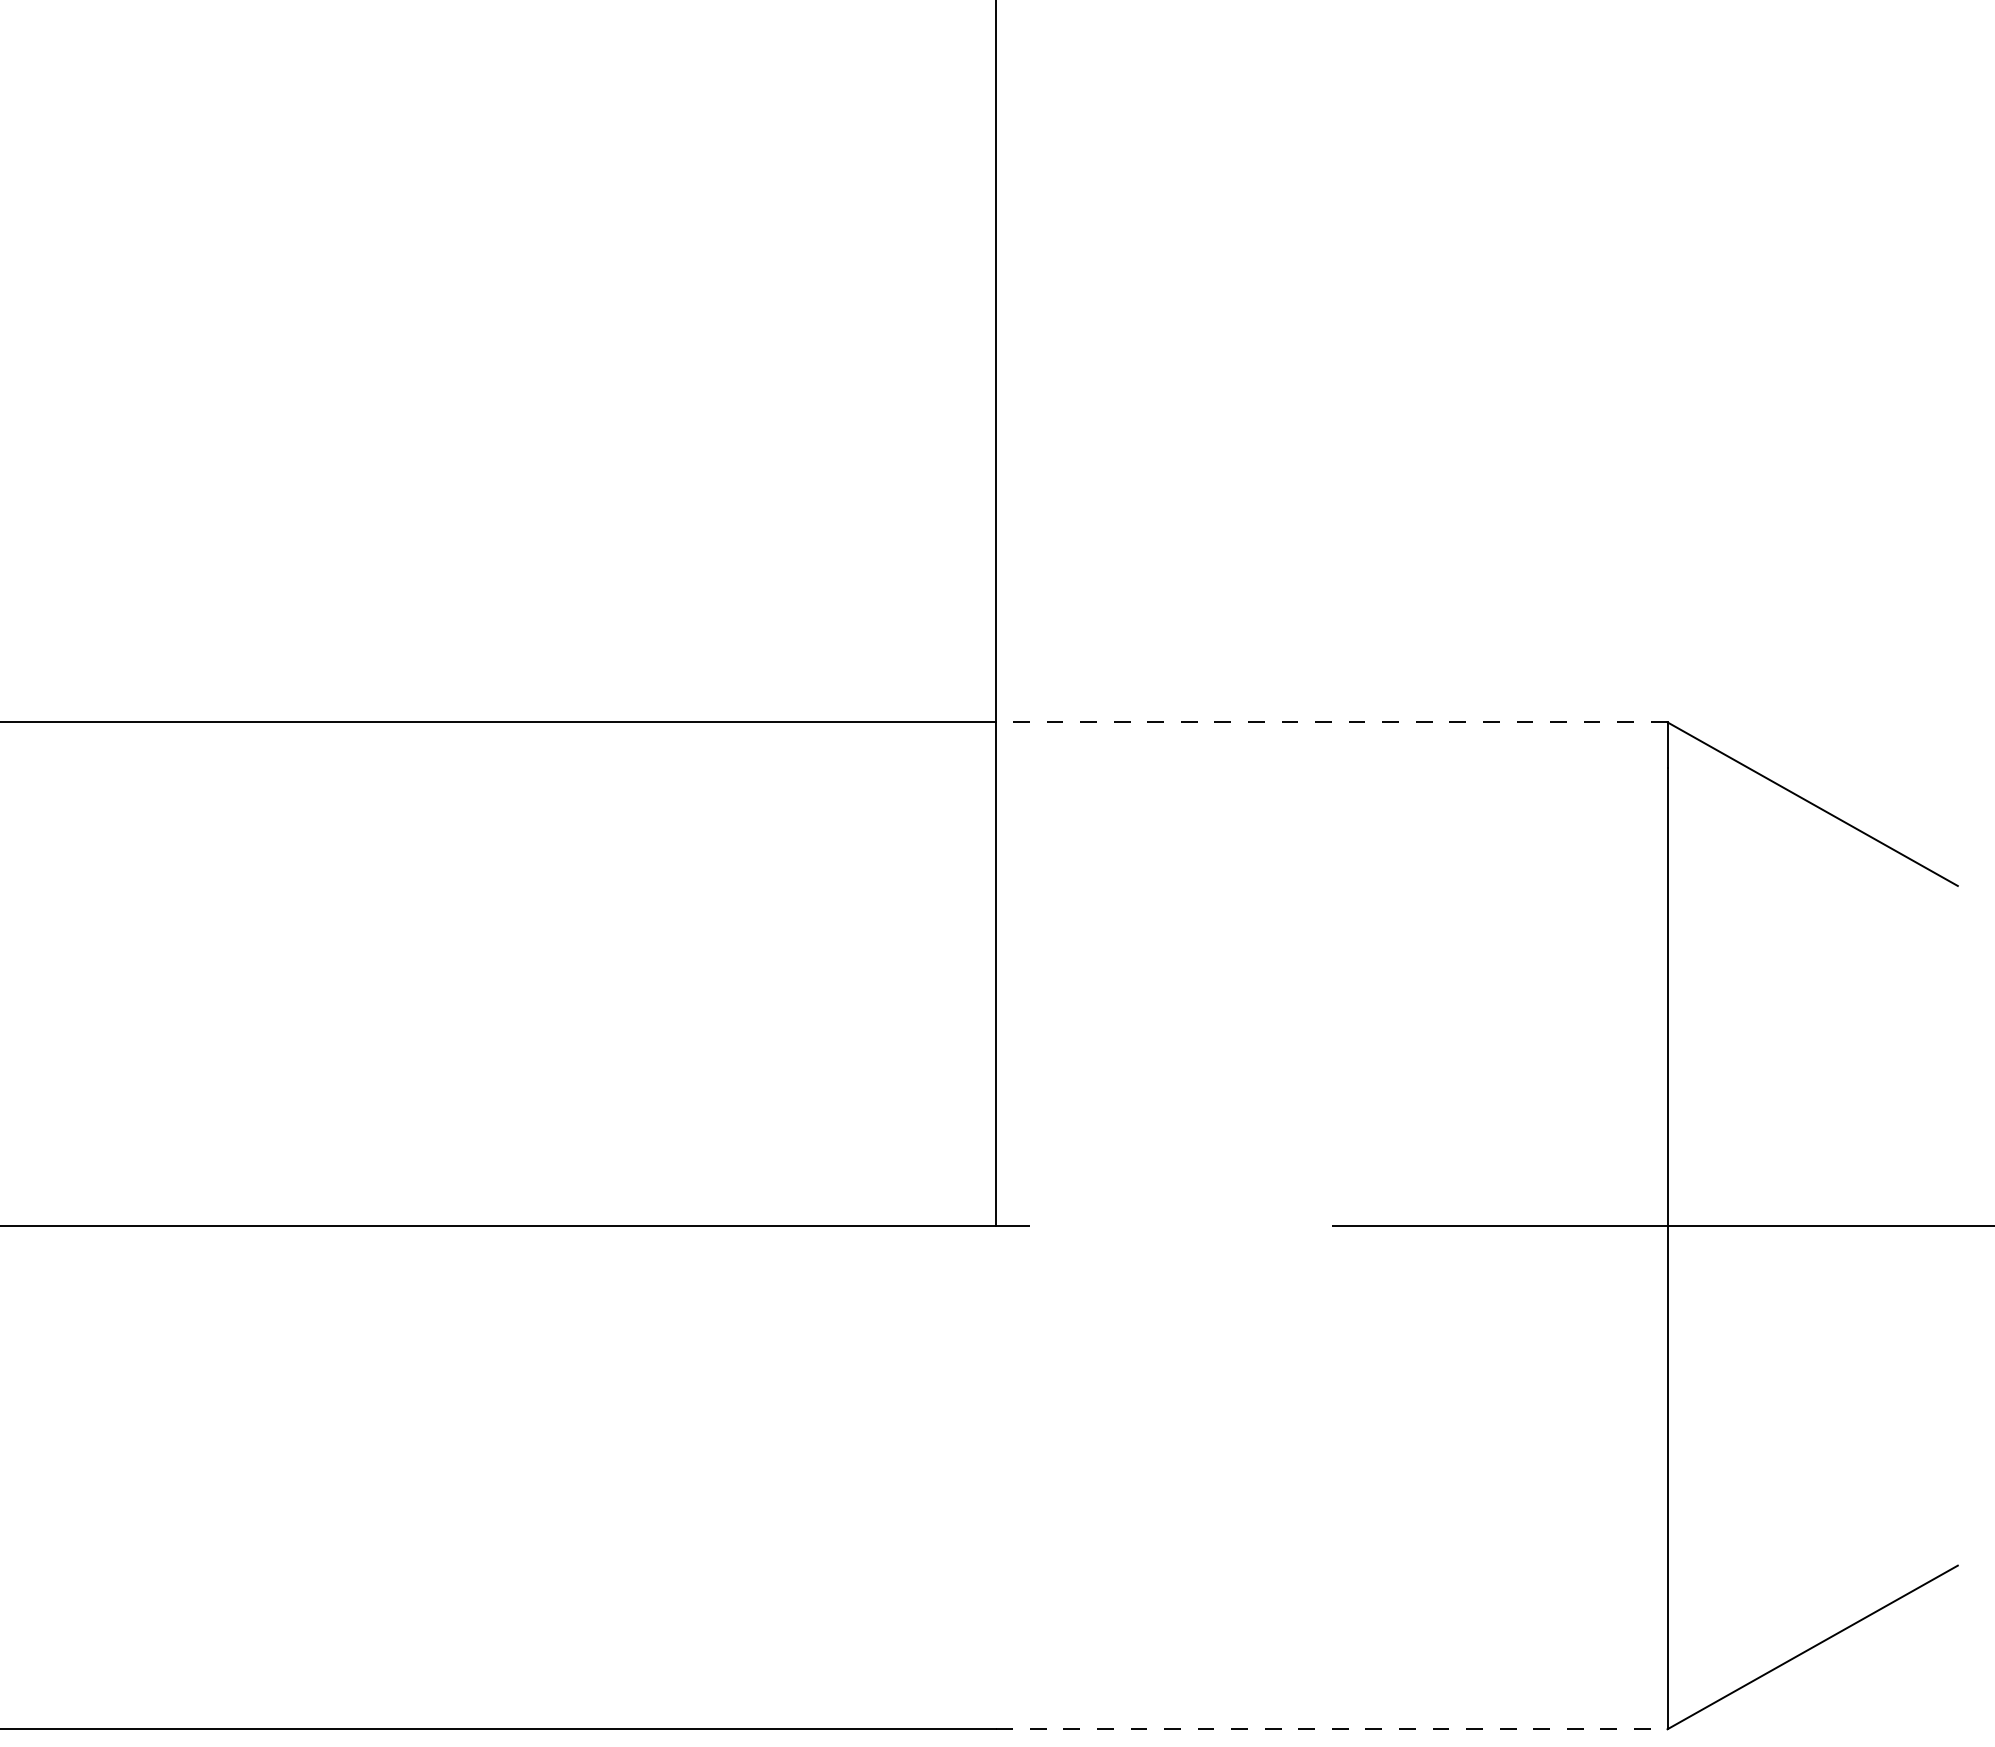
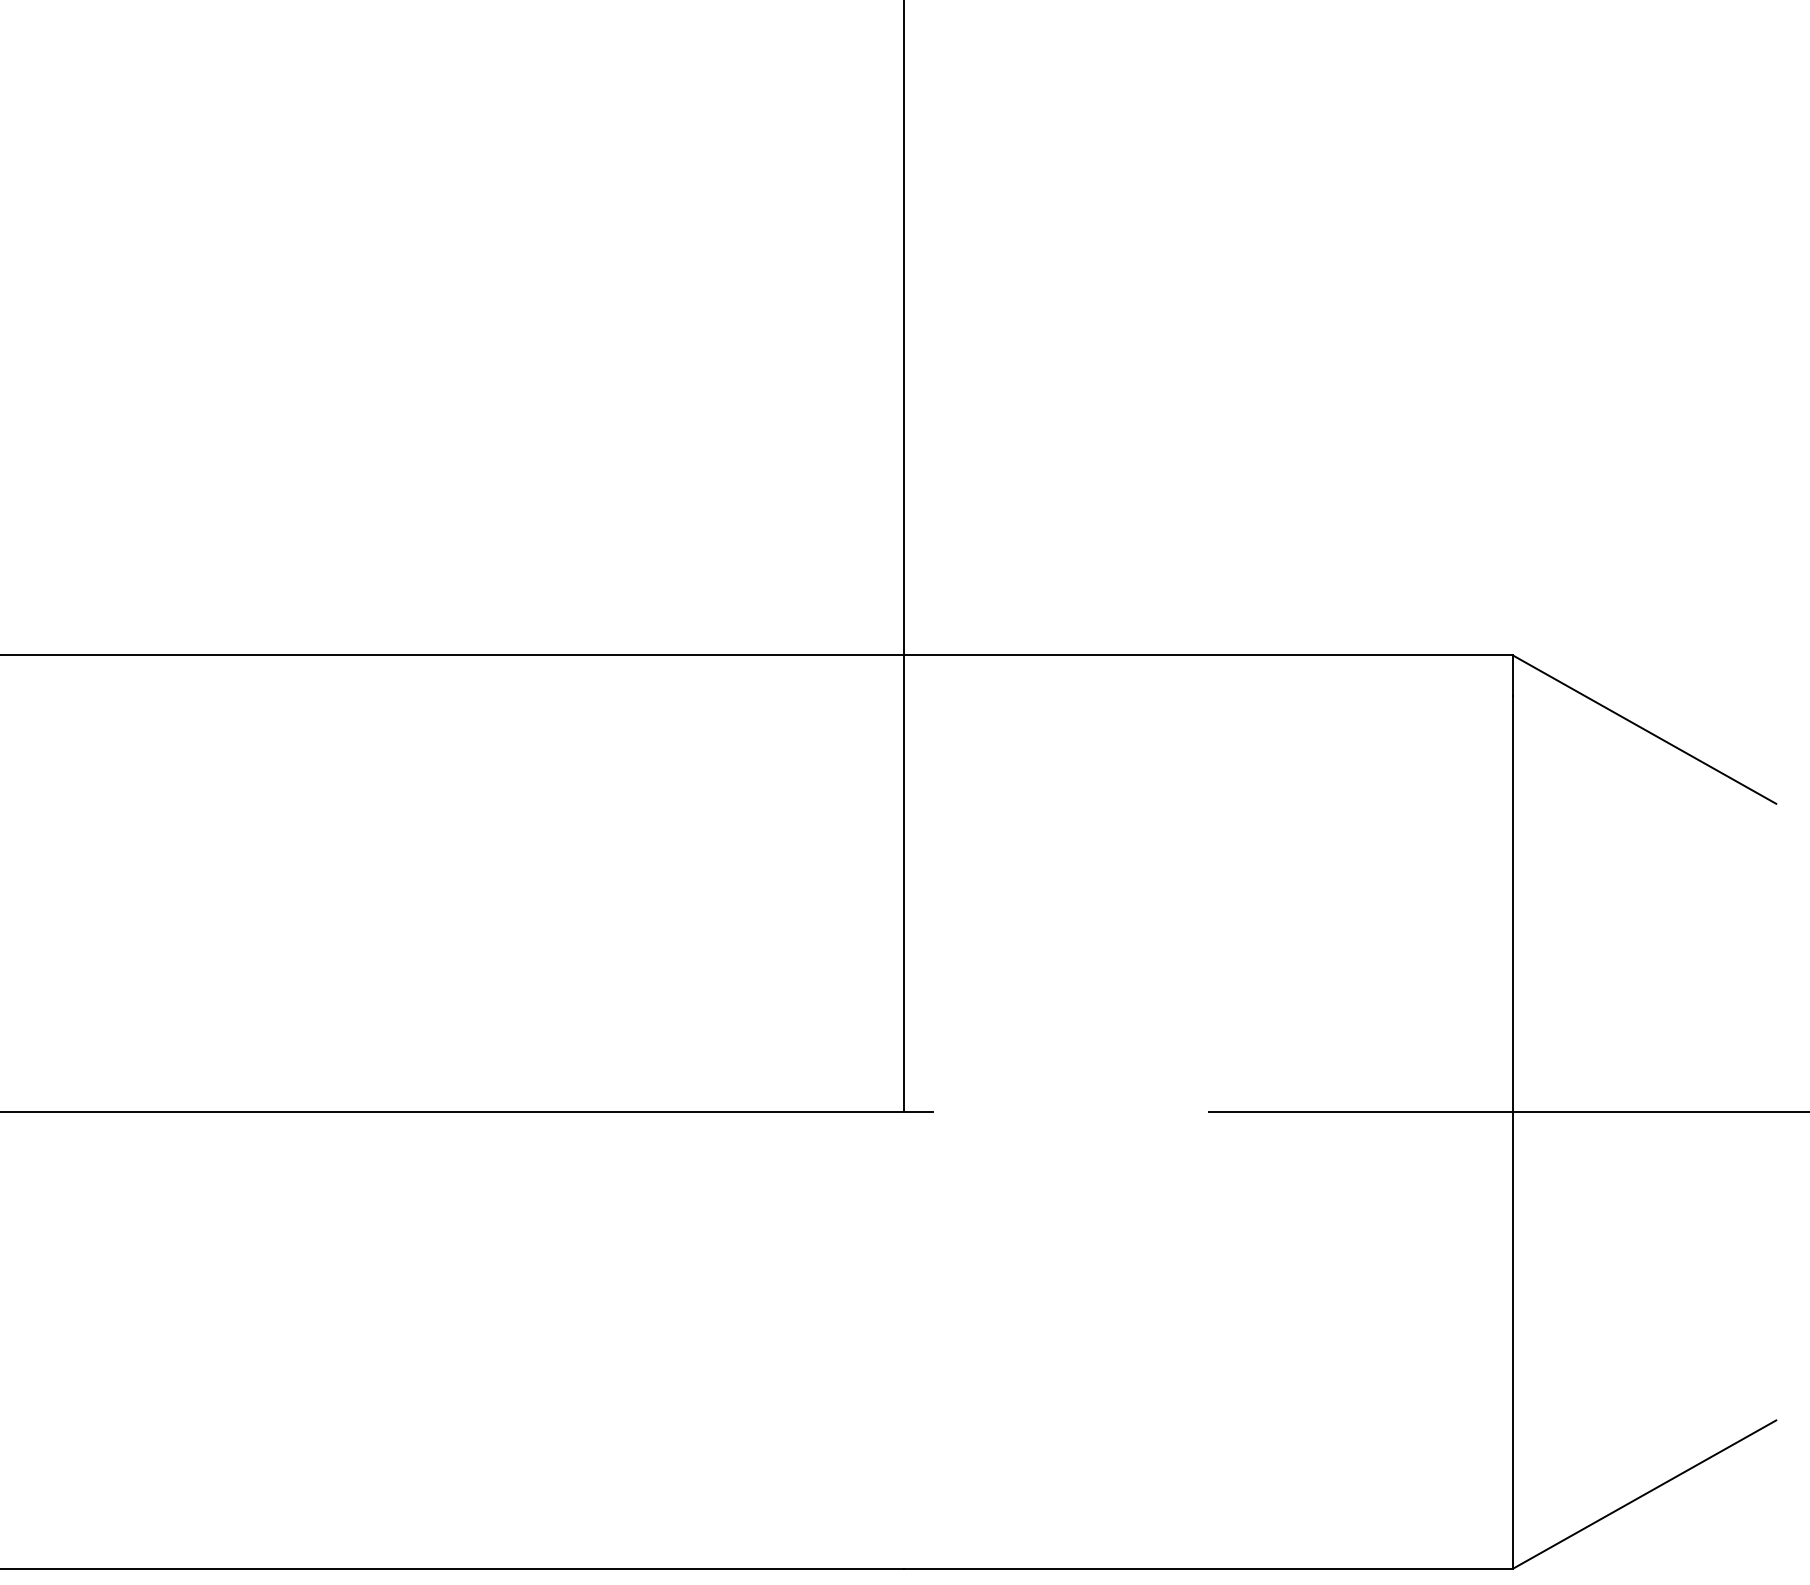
line: (1331, 722) -> (1208, 655), dashed -> solid
line: (1331, 1729) -> (1208, 1569), dashed -> solid

